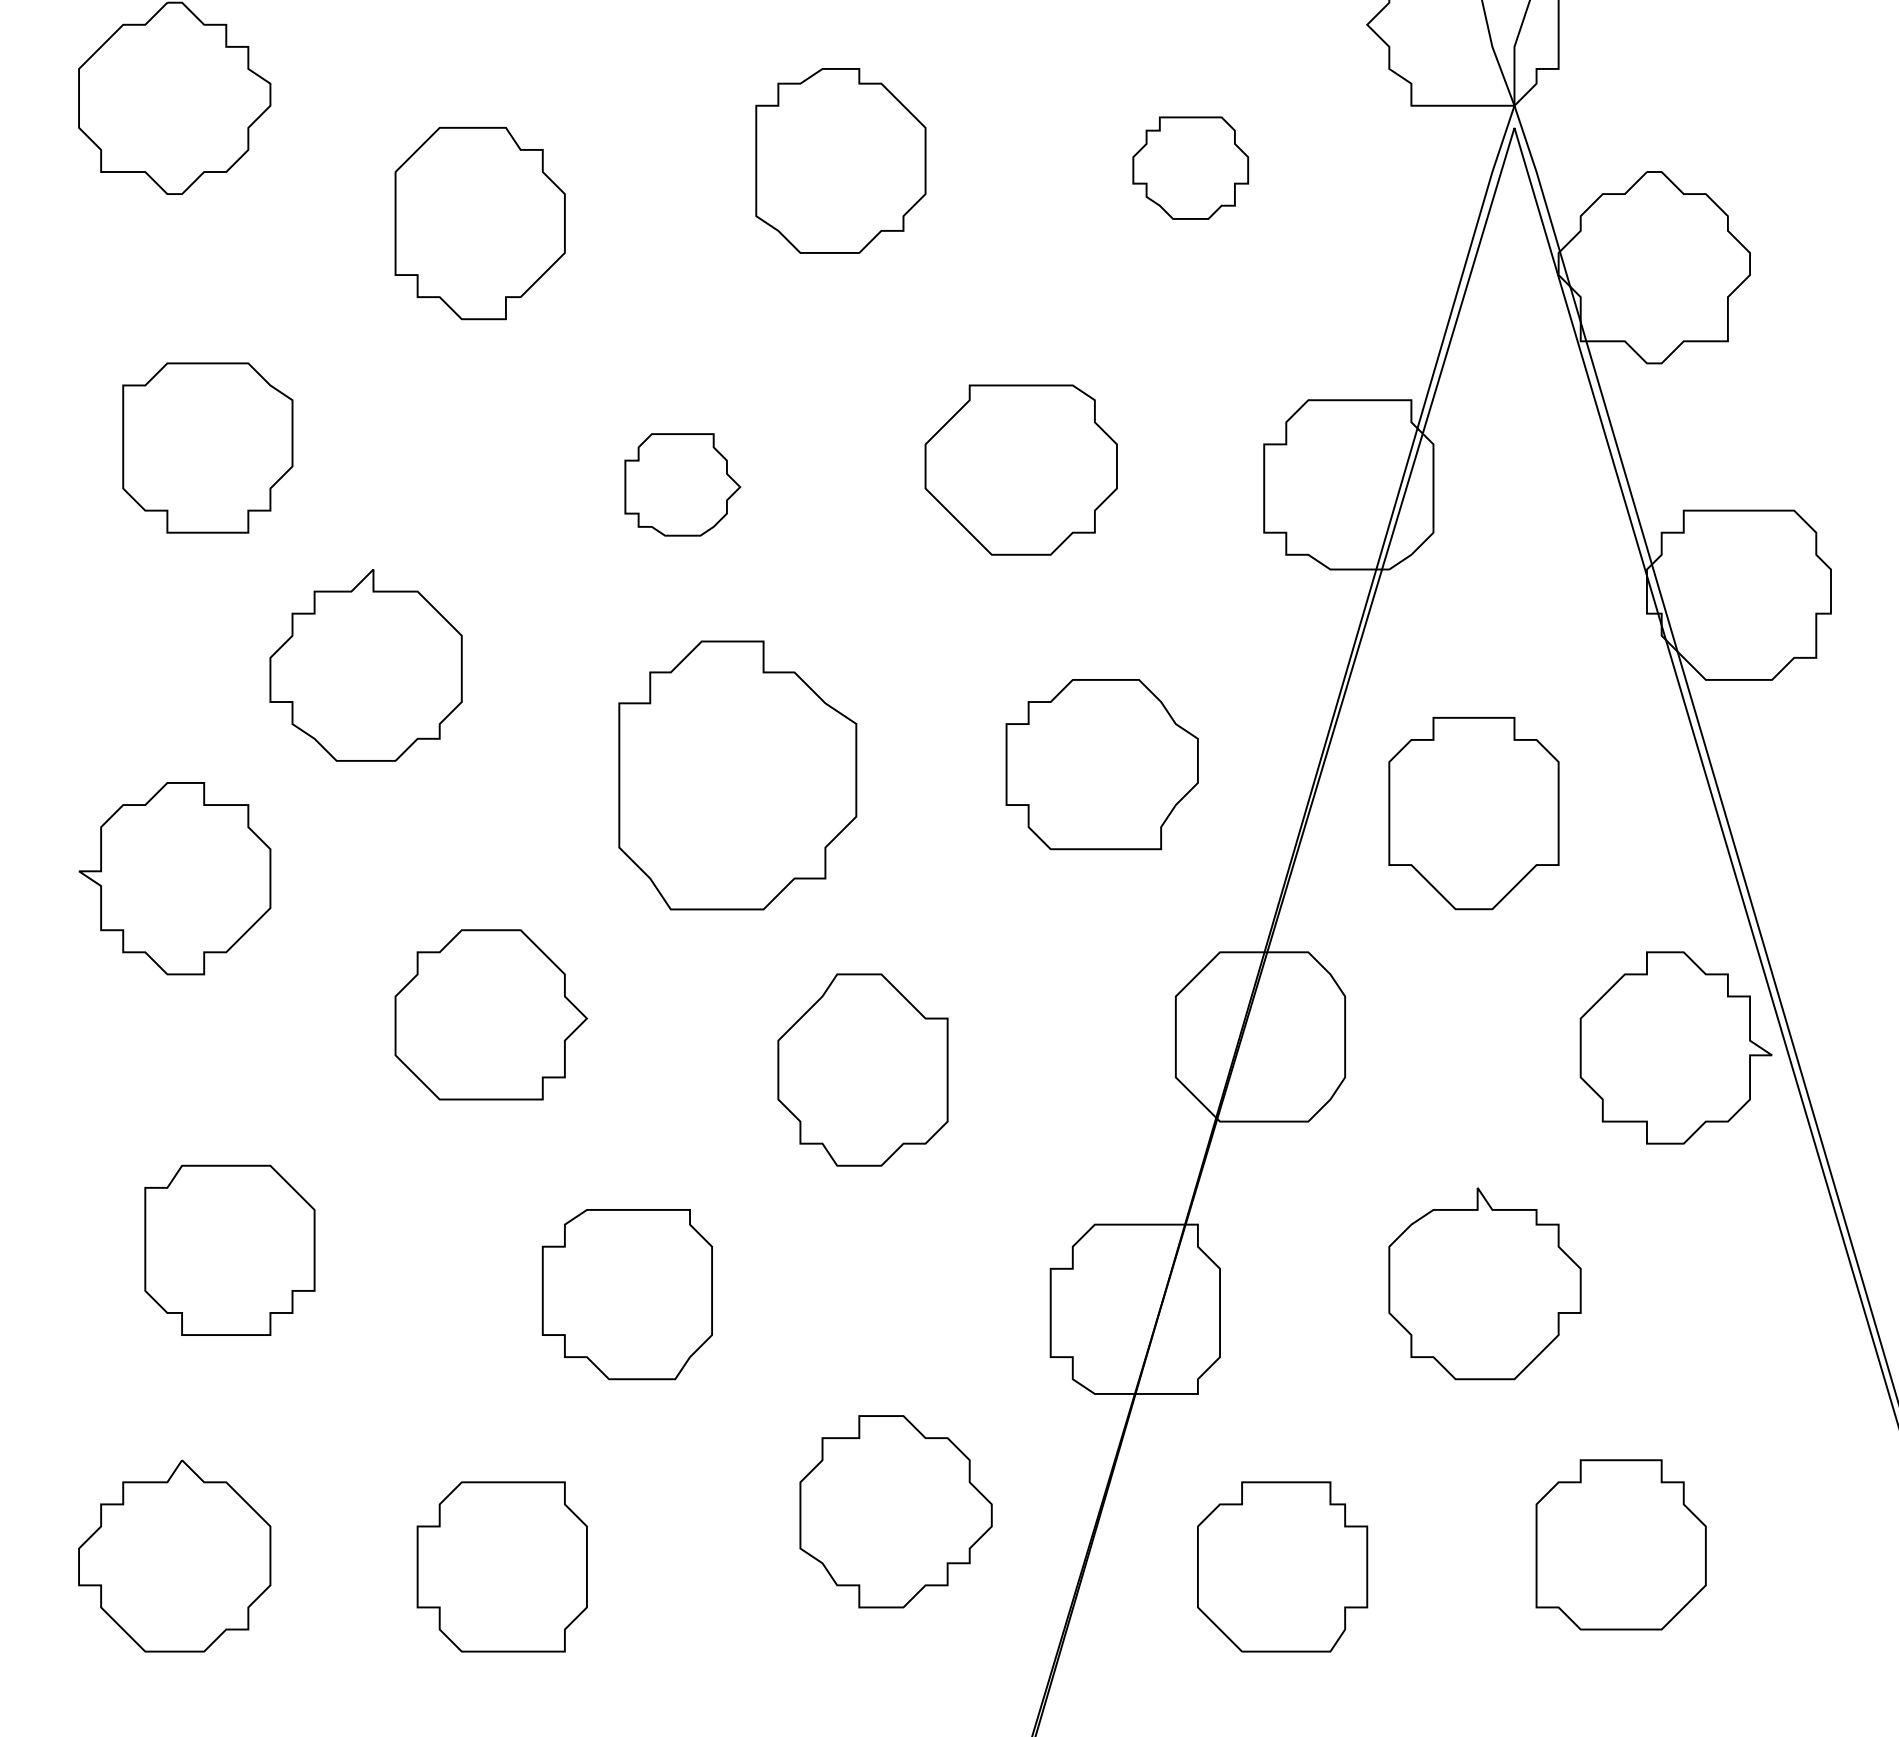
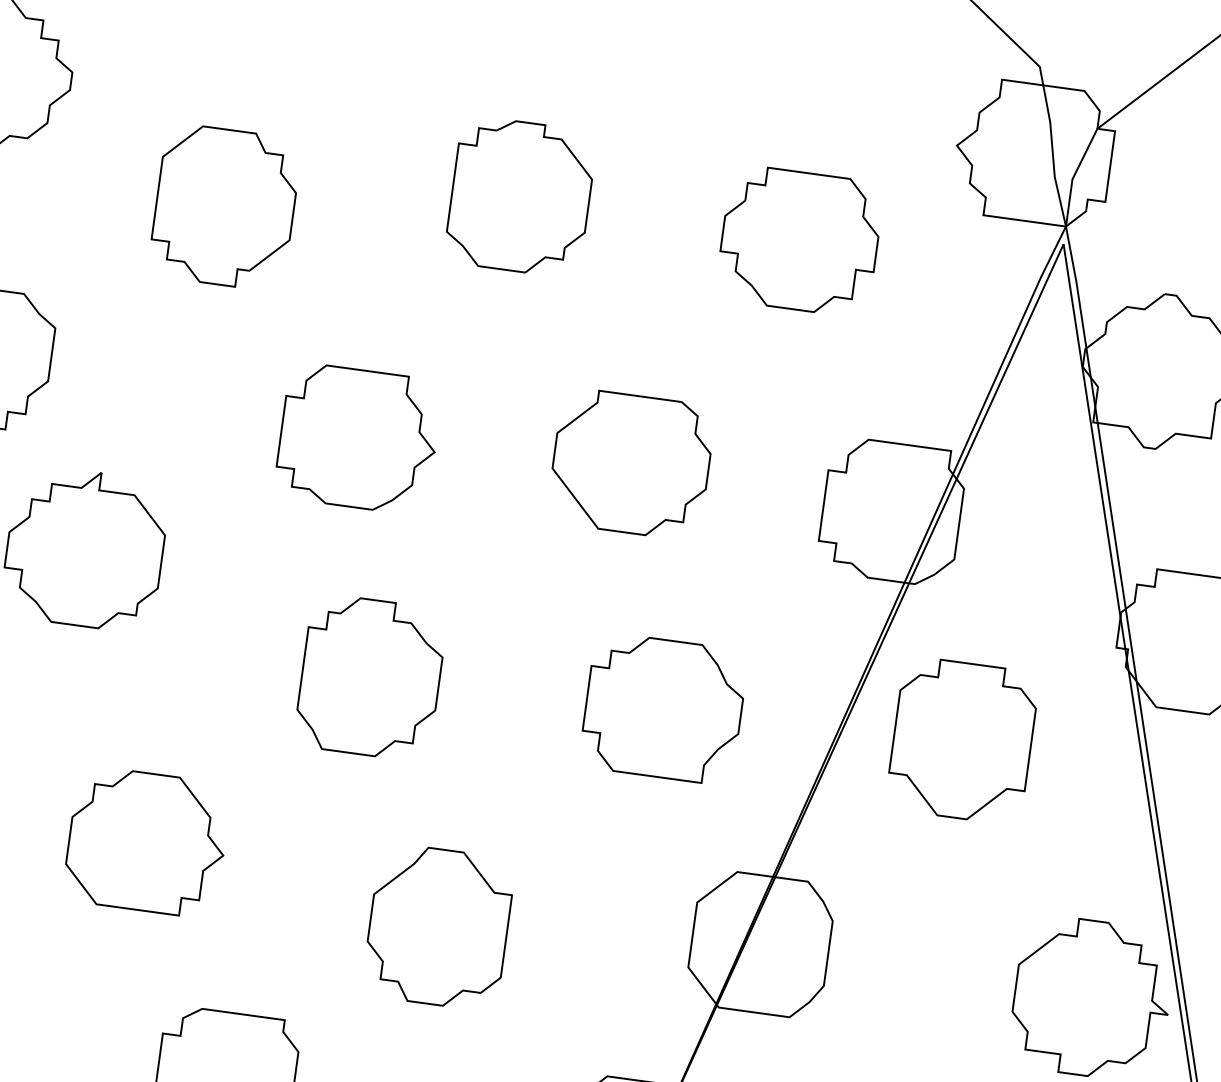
part: (1190, 167) -> (799, 240), size x1.67
part: (682, 484) -> (358, 438), size x1.67
part: (737, 775) -> (370, 677), size x0.71
part: (1473, 813) -> (962, 740), moved

